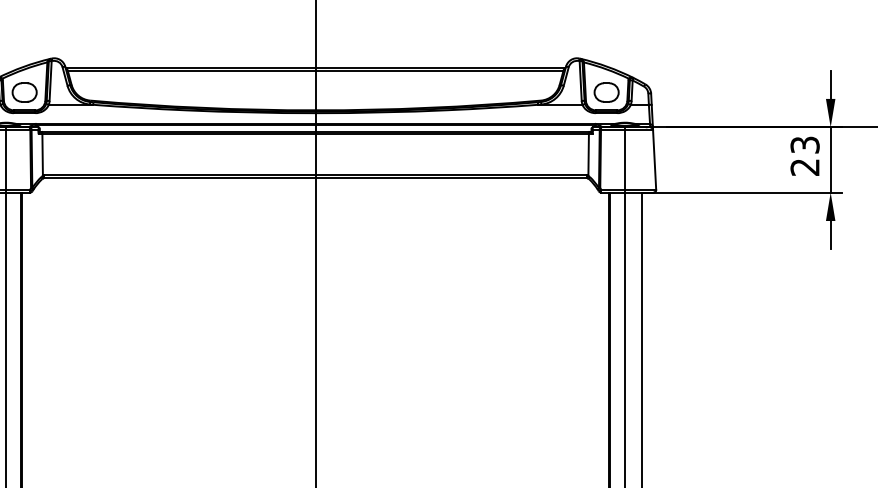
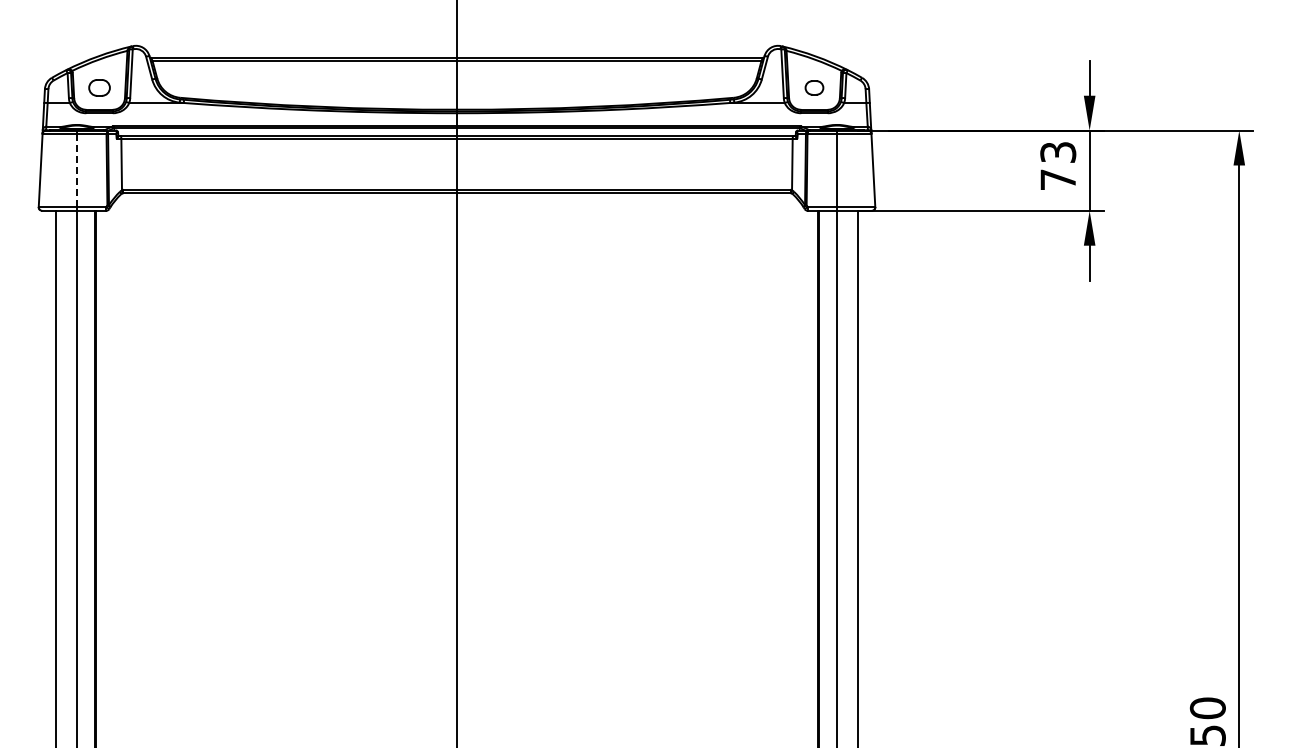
part: (24, 92) -> (99, 87), size x0.7
part: (606, 92) -> (814, 87), size x0.6
line: (5, 159) -> (76, 170), solid -> dashed
text: (804, 167) -> (1057, 179), 23 -> 73

